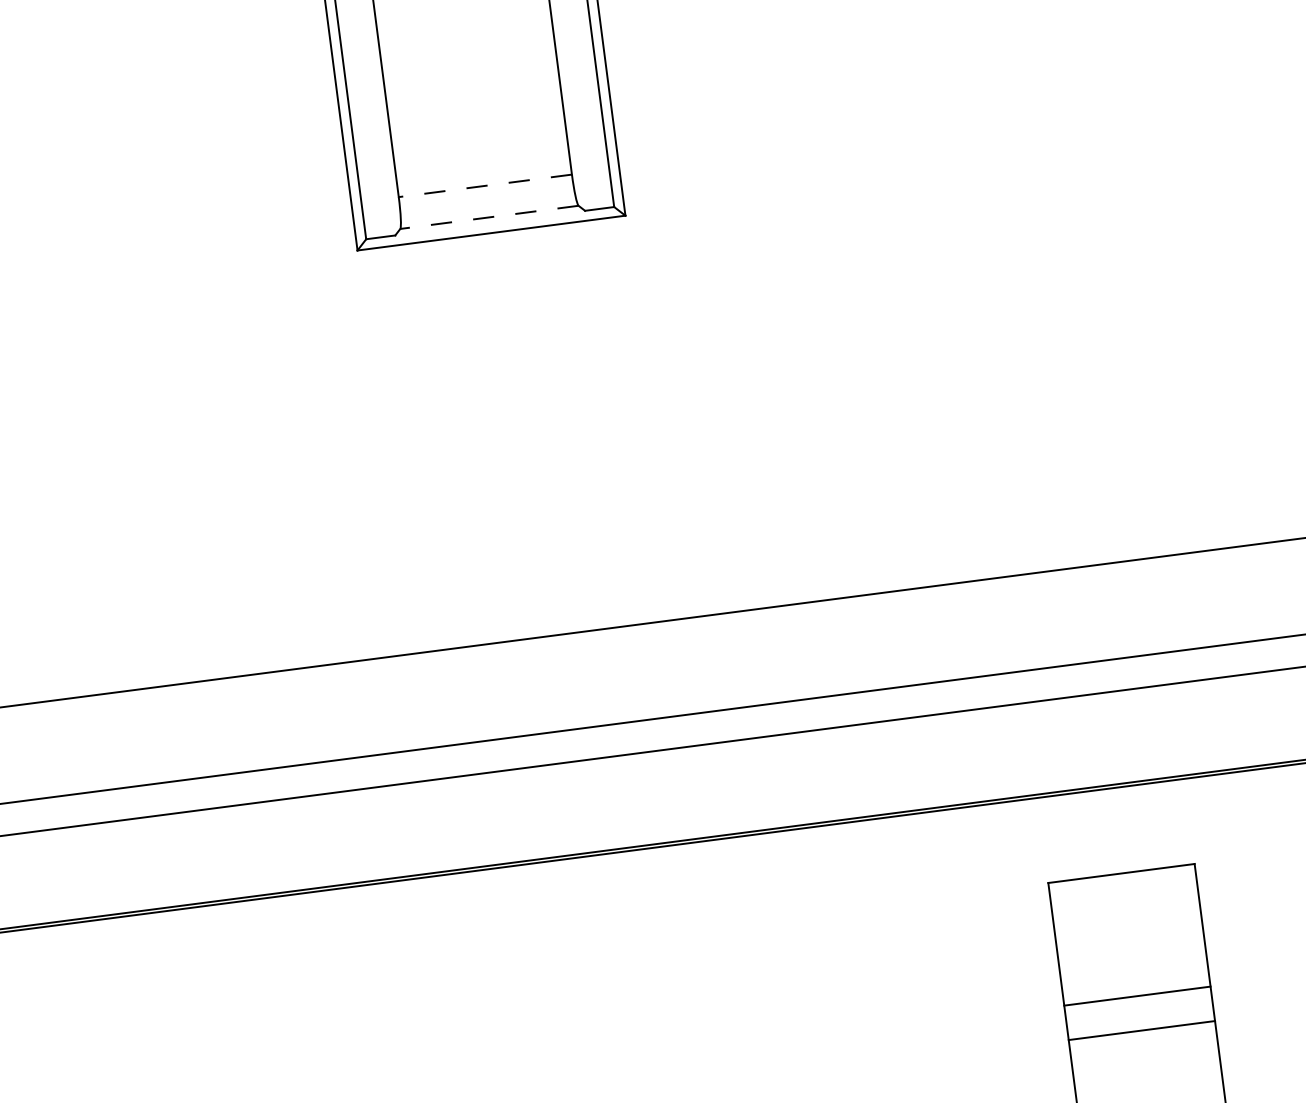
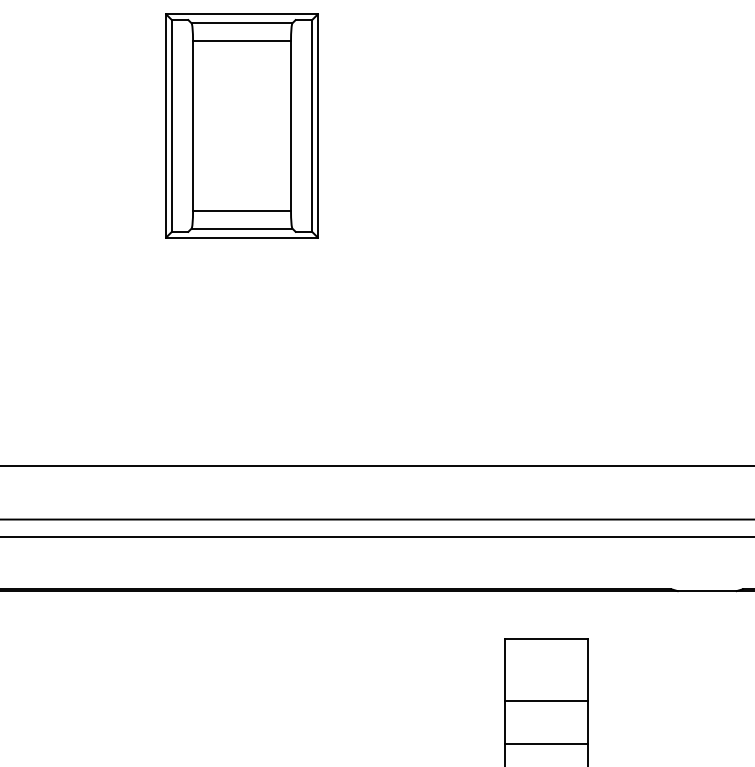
line: (486, 185) -> (242, 210), dashed -> solid
line: (488, 217) -> (241, 228), dashed -> solid
line: (1136, 996) -> (545, 743), moved
line: (1140, 1031) -> (545, 701), moved

